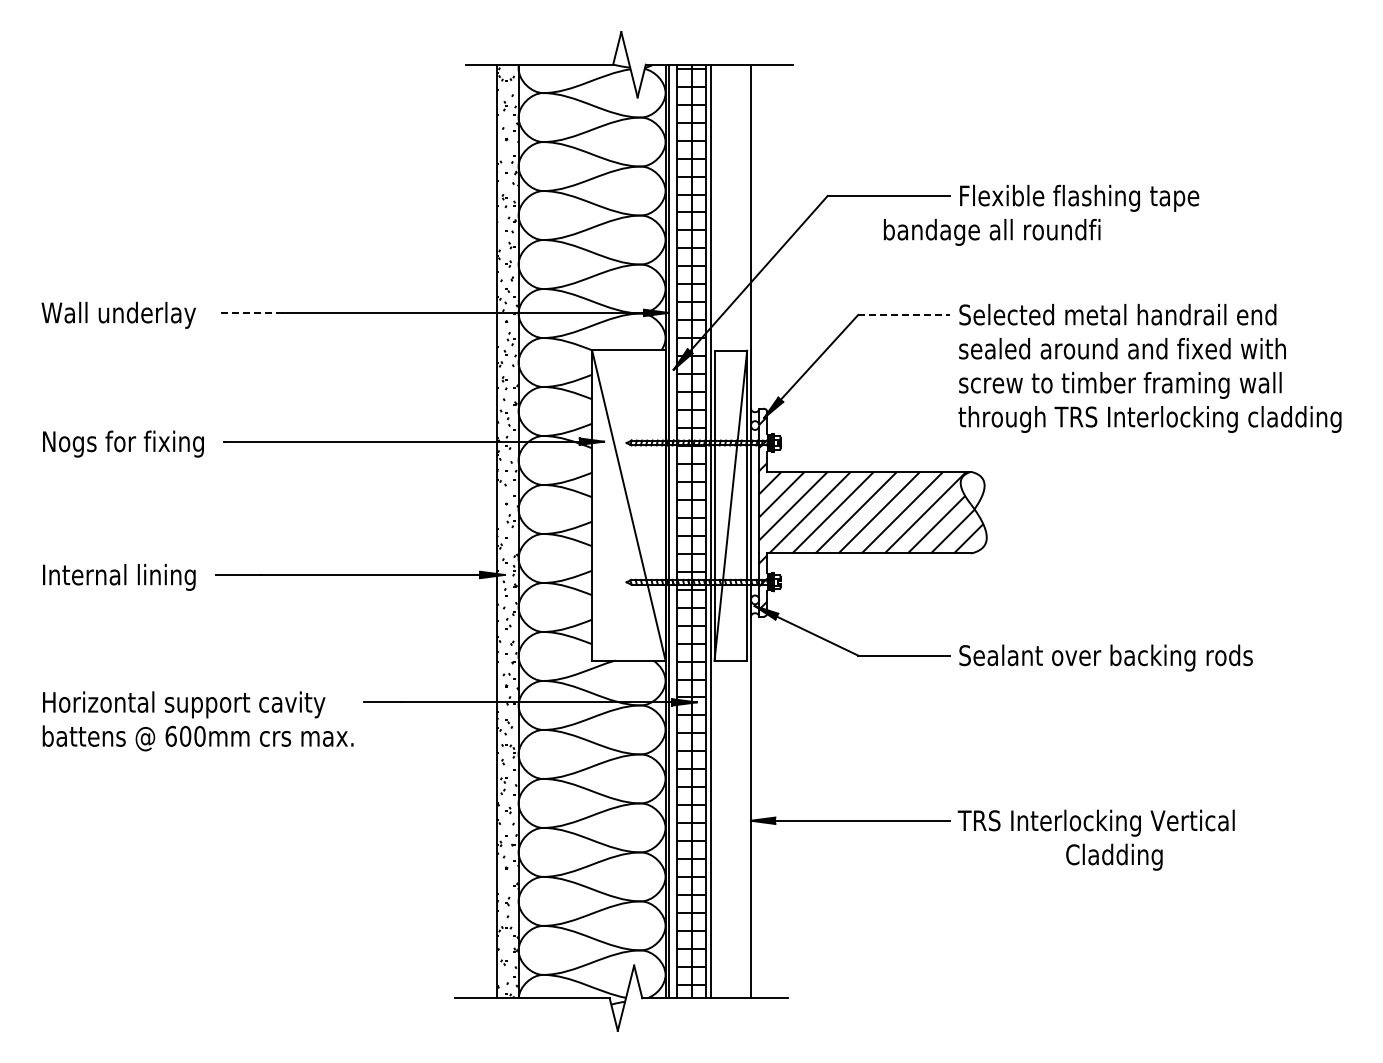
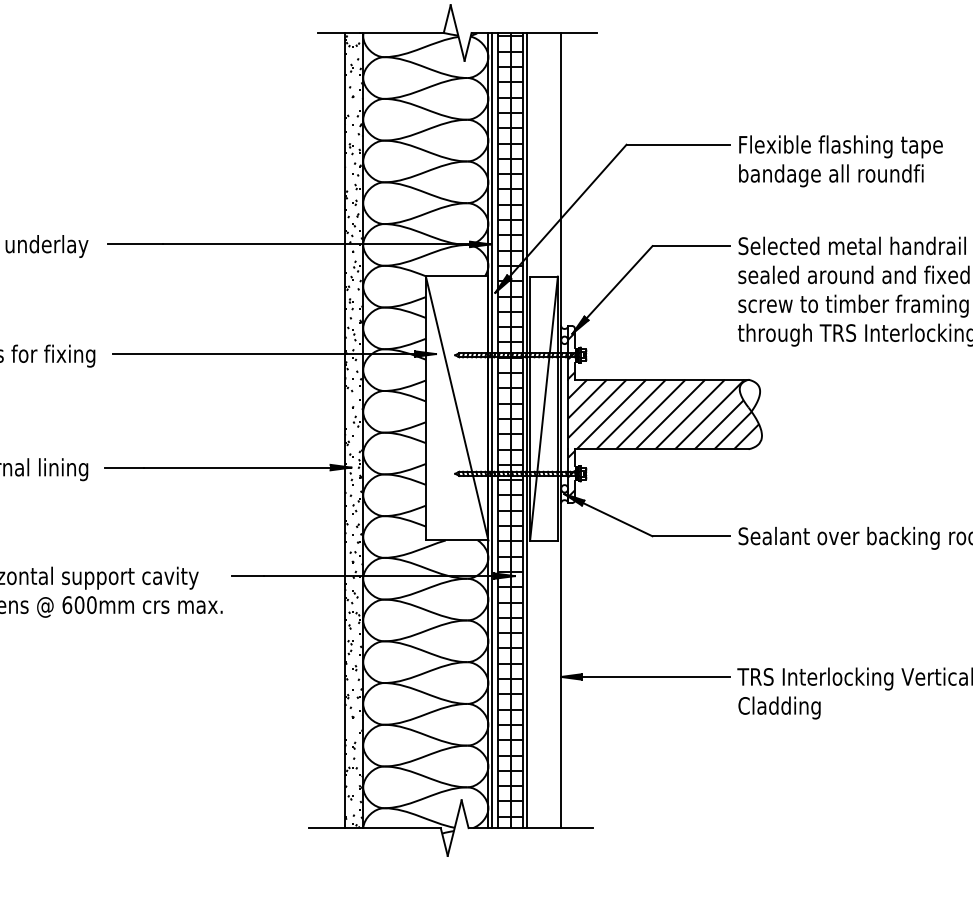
text: (992, 232) -> (831, 175), moved
line: (251, 312) -> (135, 244), dashed -> solid
line: (903, 314) -> (691, 245), dashed -> solid
text: (1114, 856) -> (779, 707), moved

